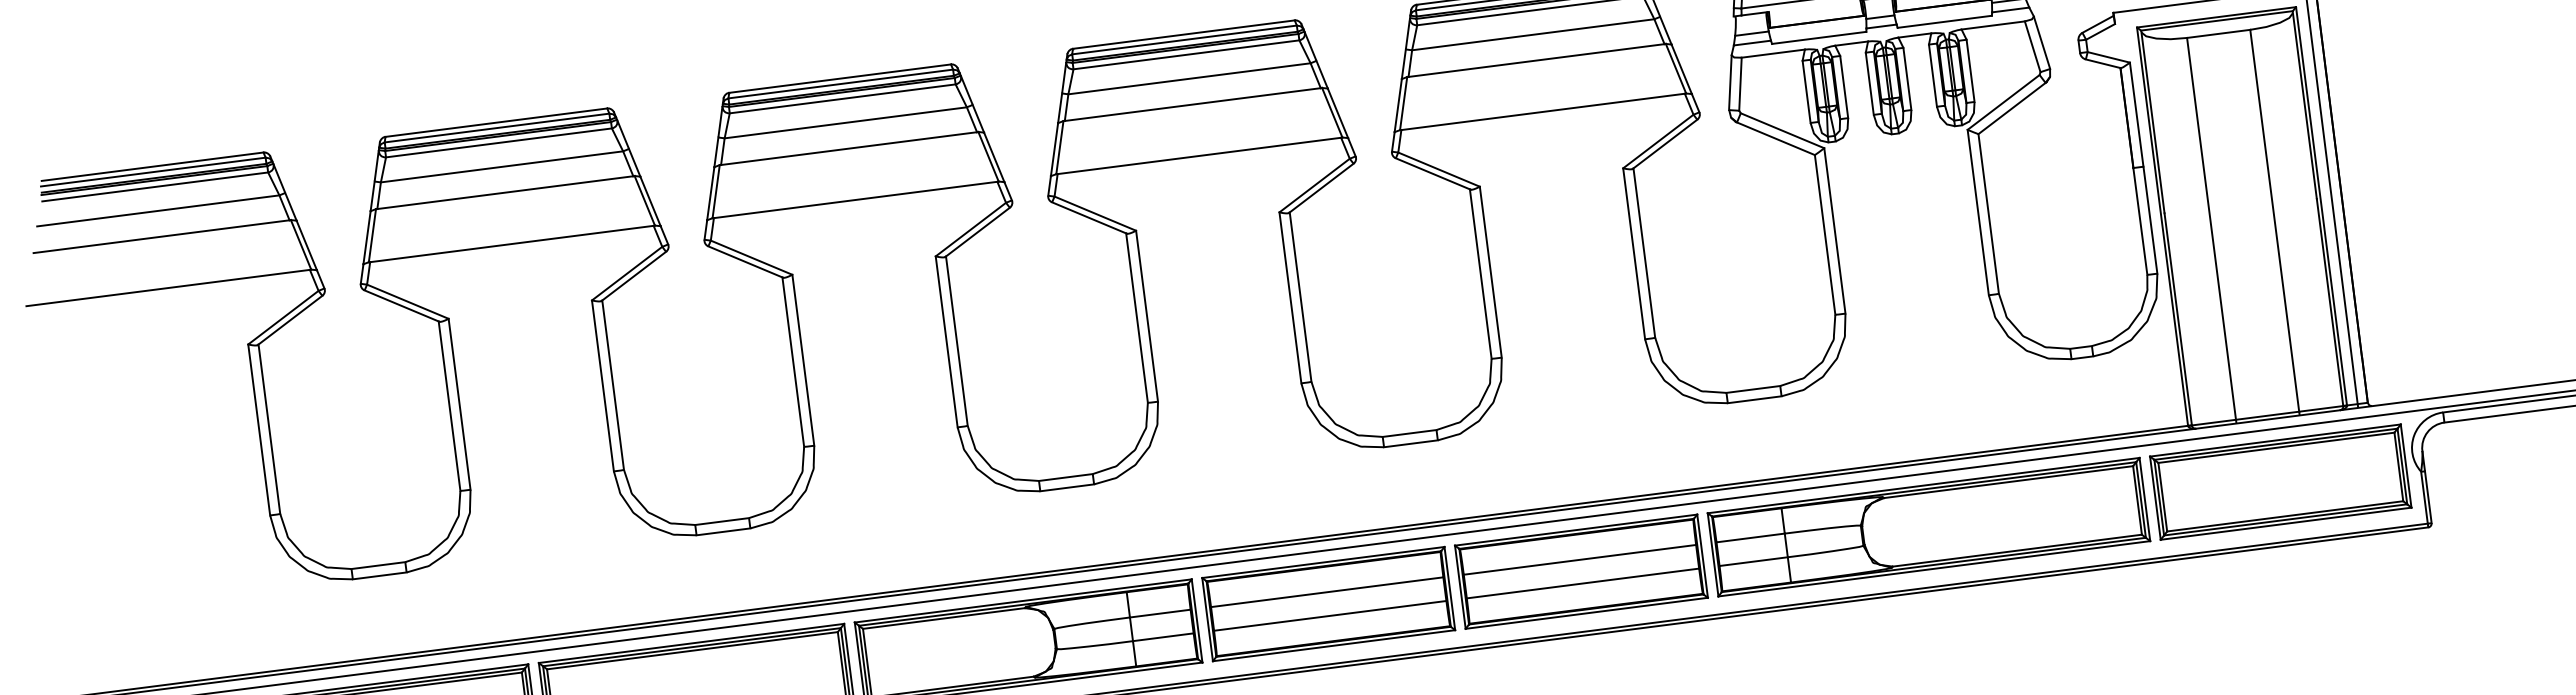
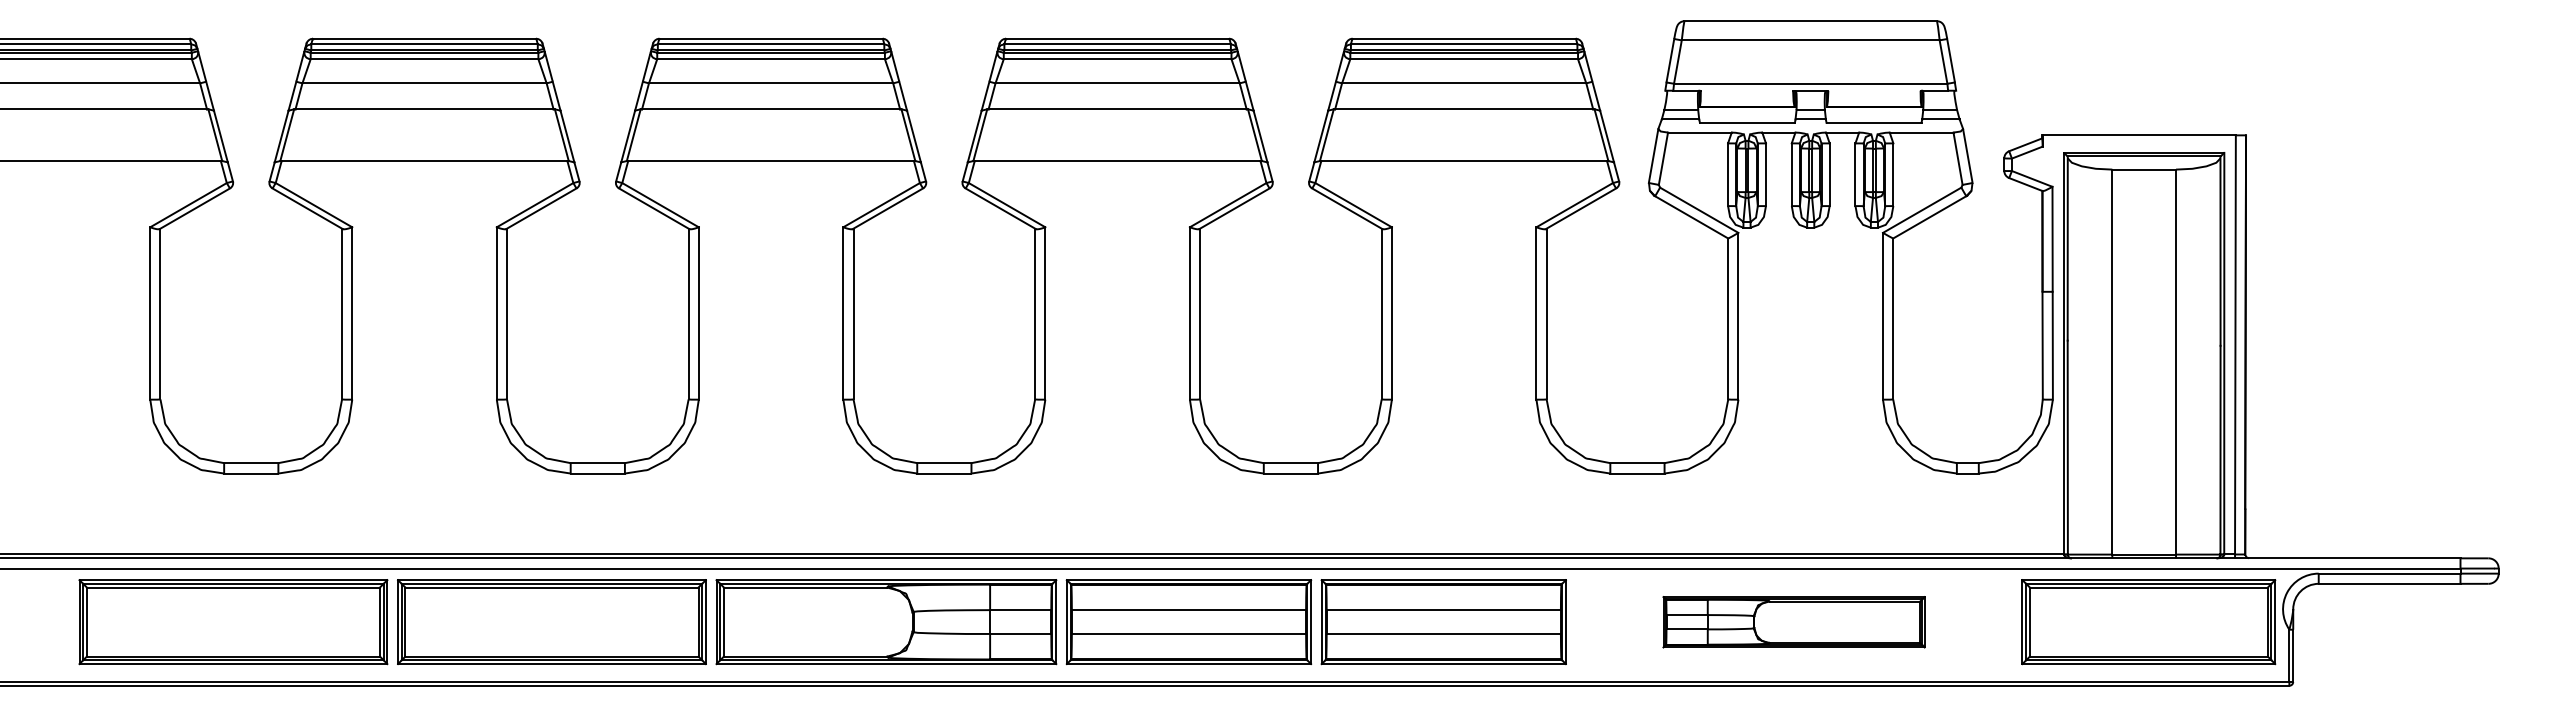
part: (1928, 527) -> (1793, 622), size x0.6

